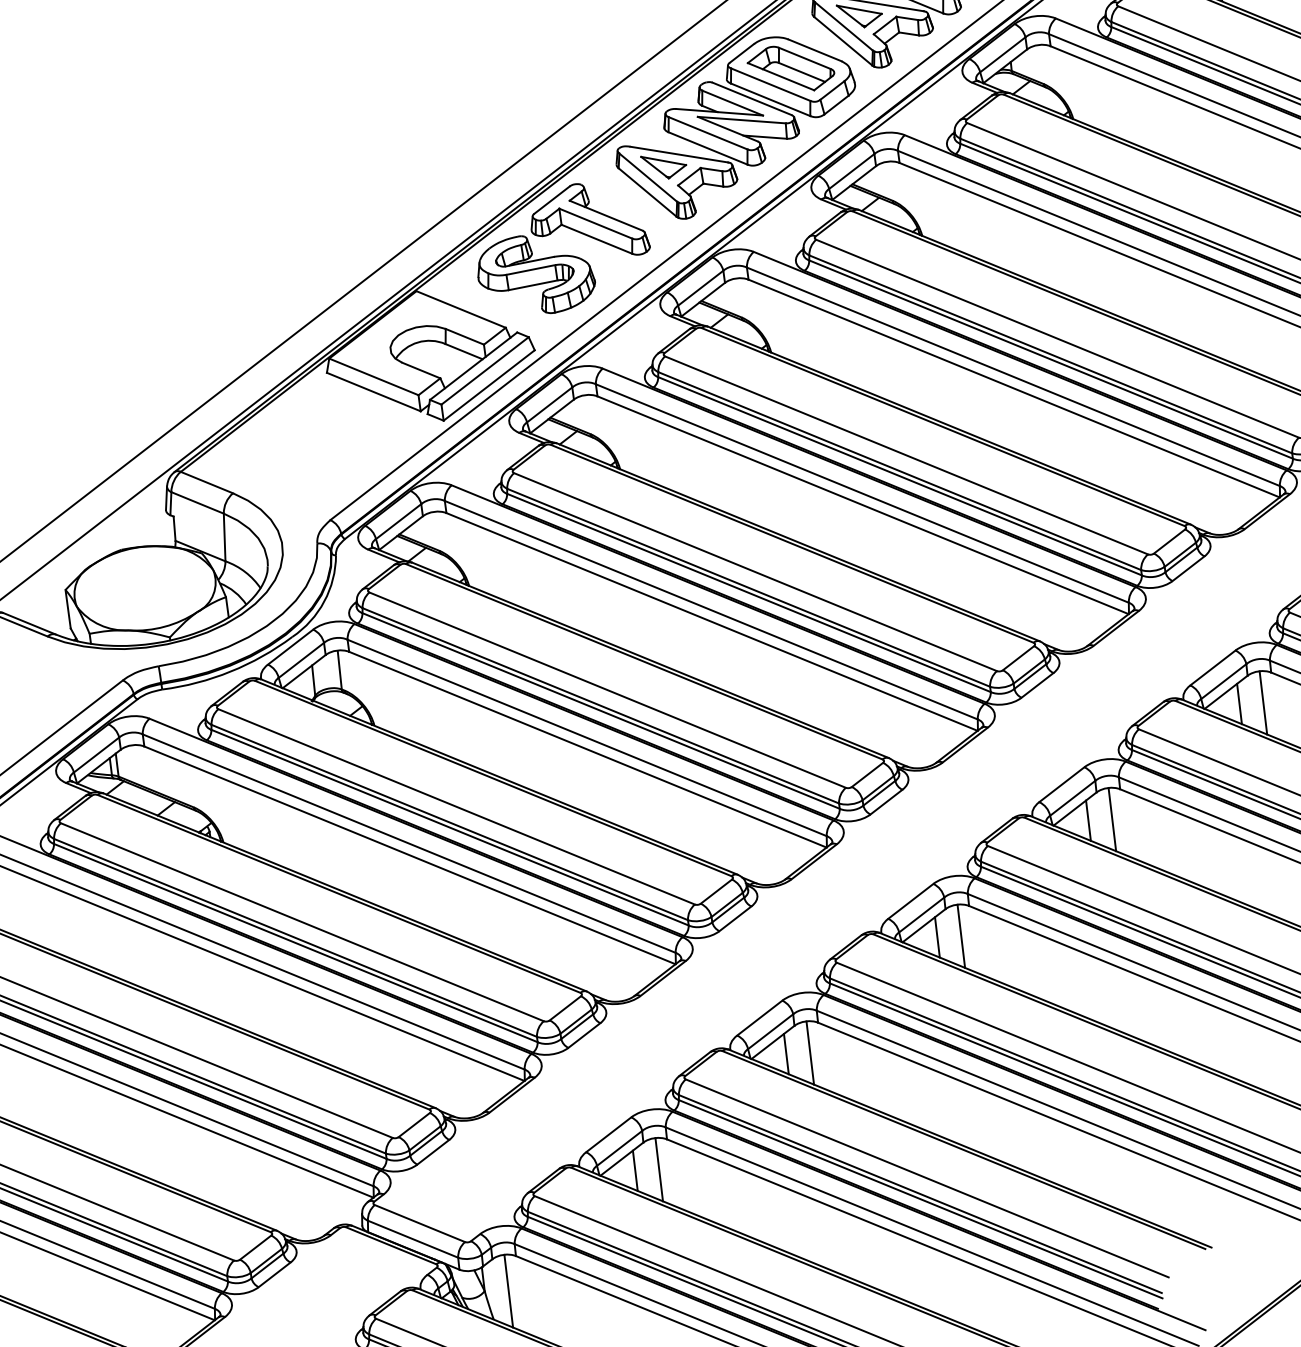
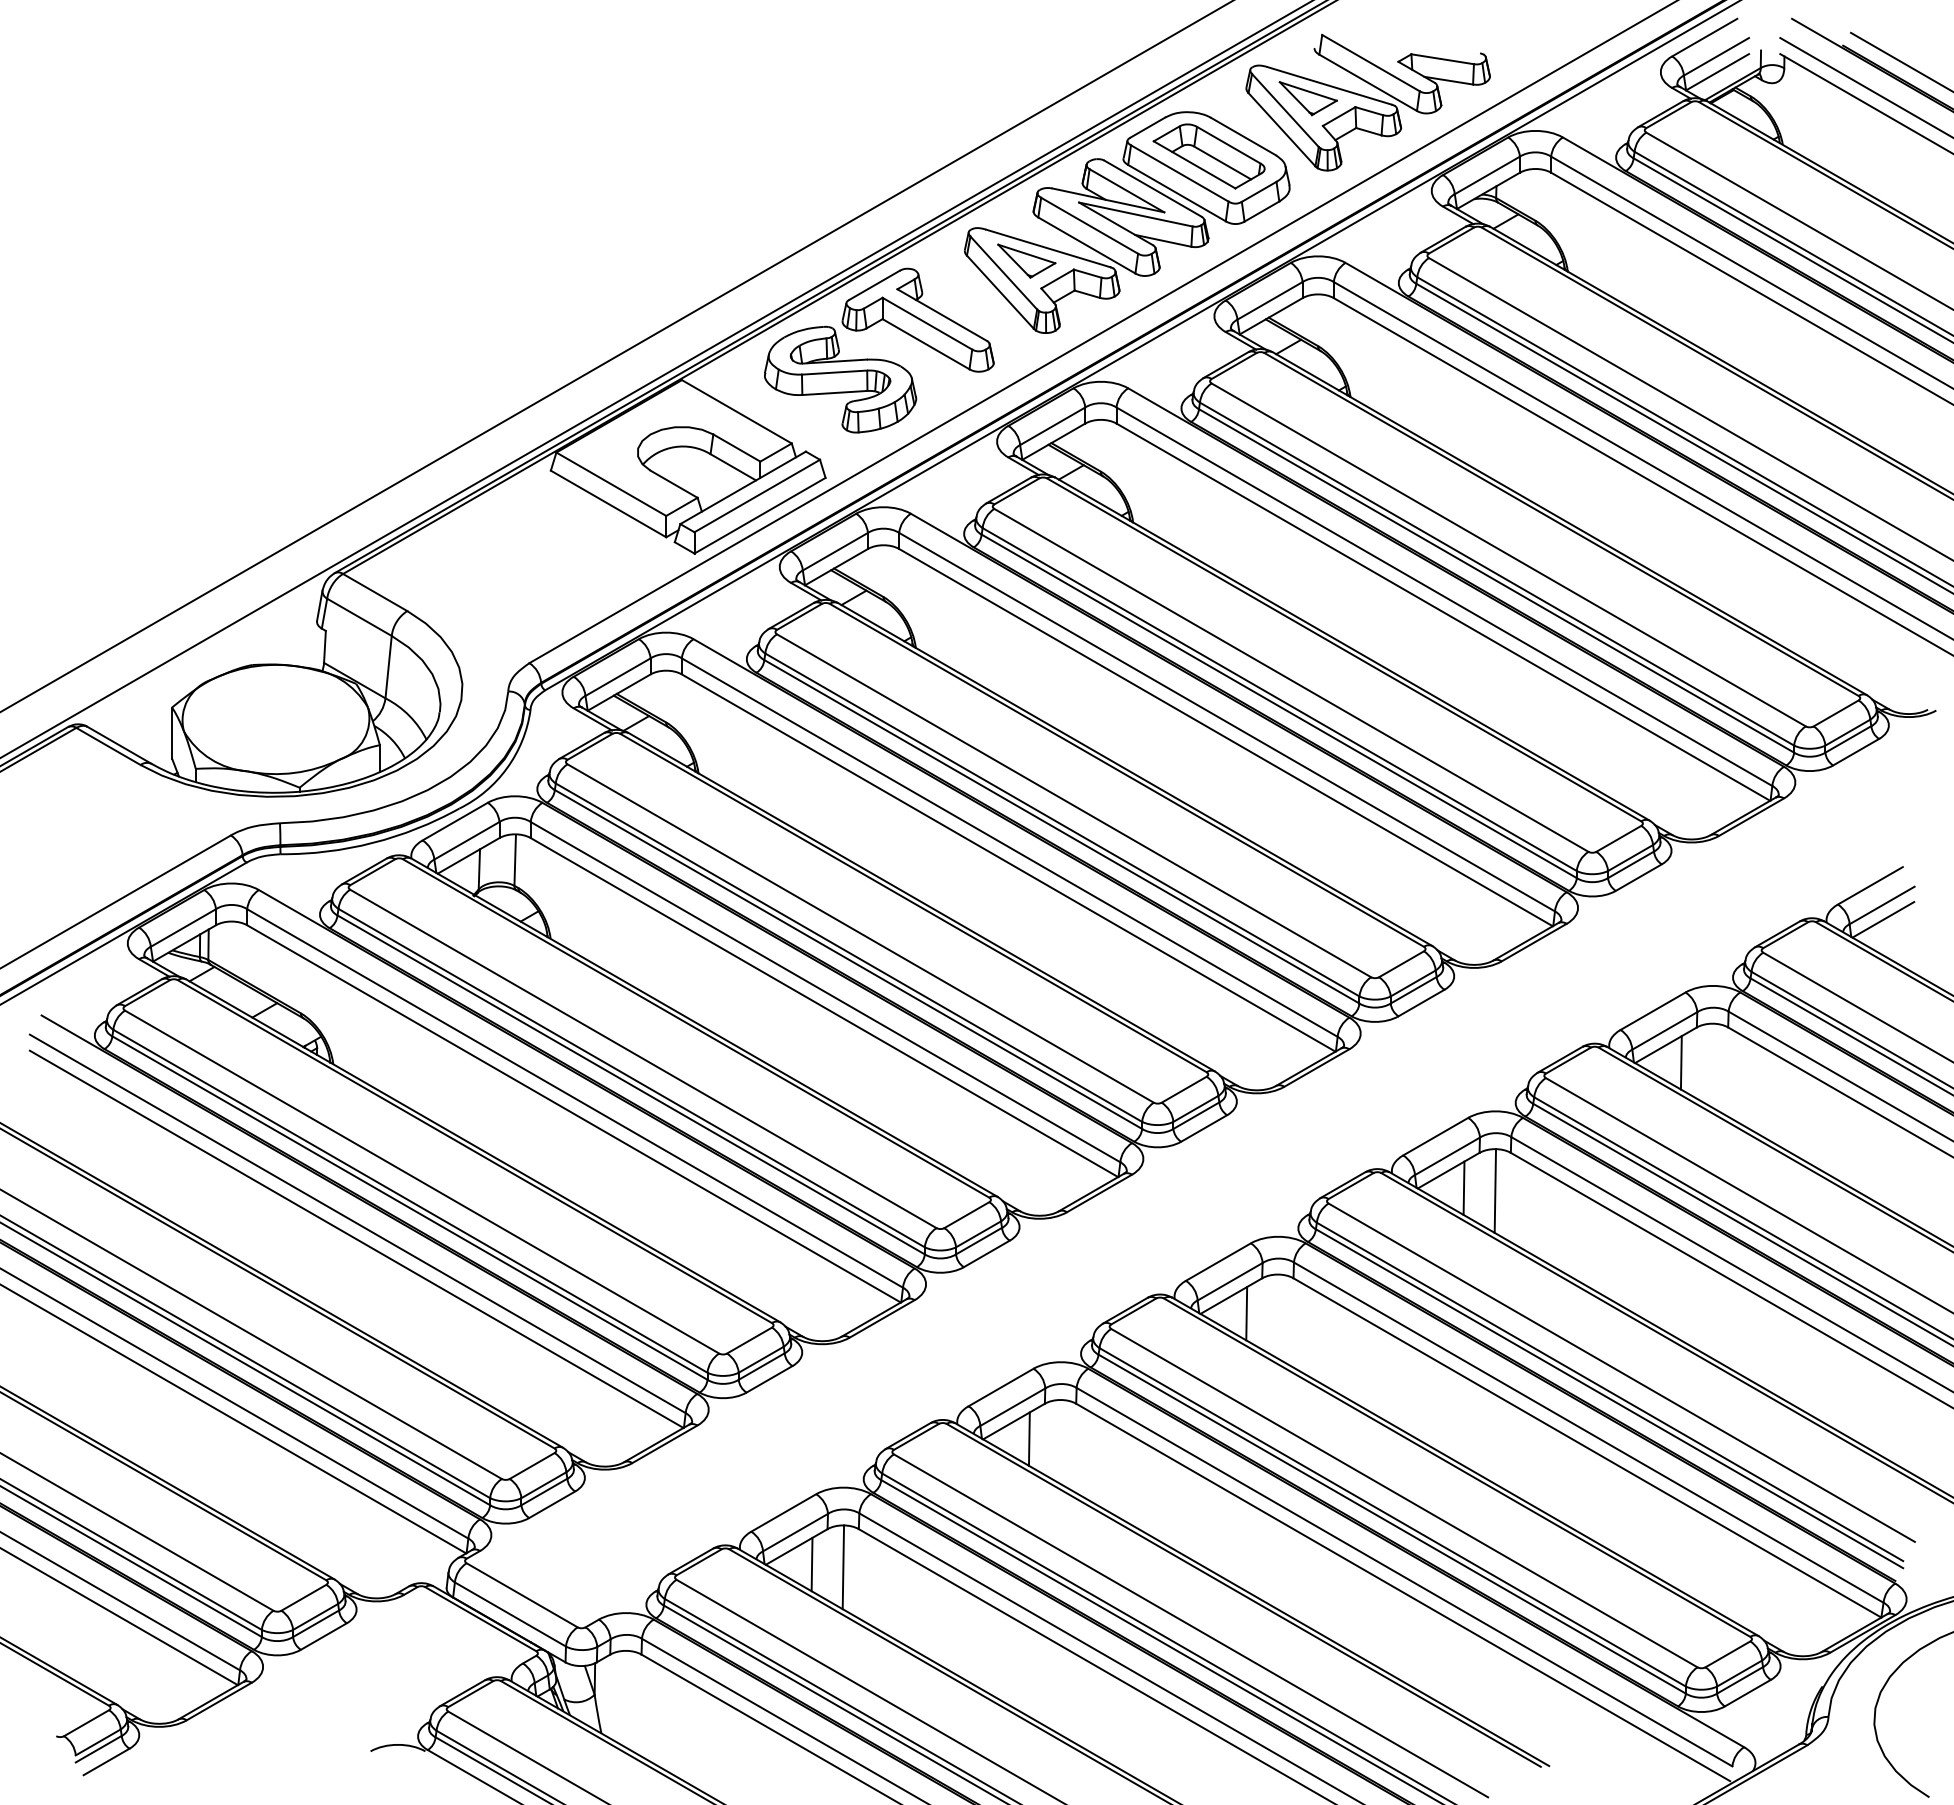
line: (1263, 702) -> (1712, 1065), removed
line: (960, 936) -> (1277, 1316), removed
line: (810, 1052) -> (1060, 1441), removed
line: (508, 1290) -> (625, 1698), removed

